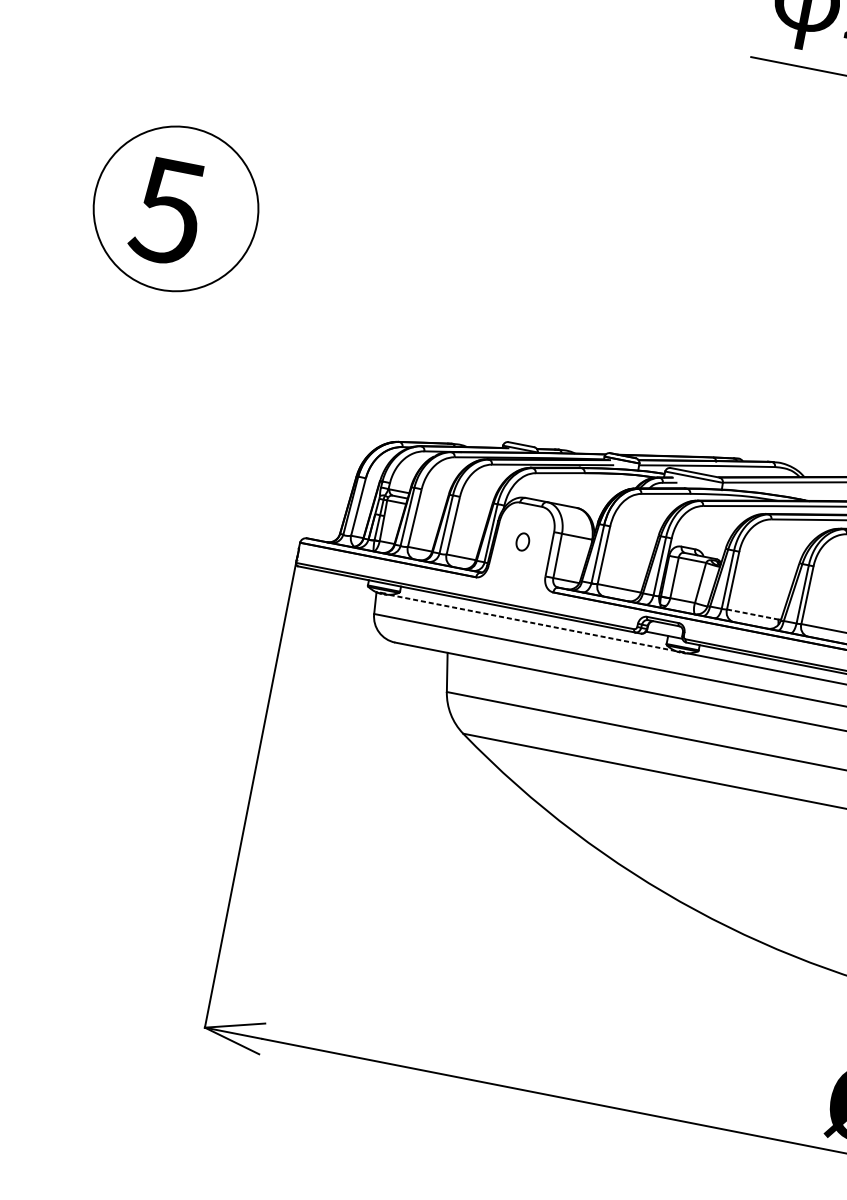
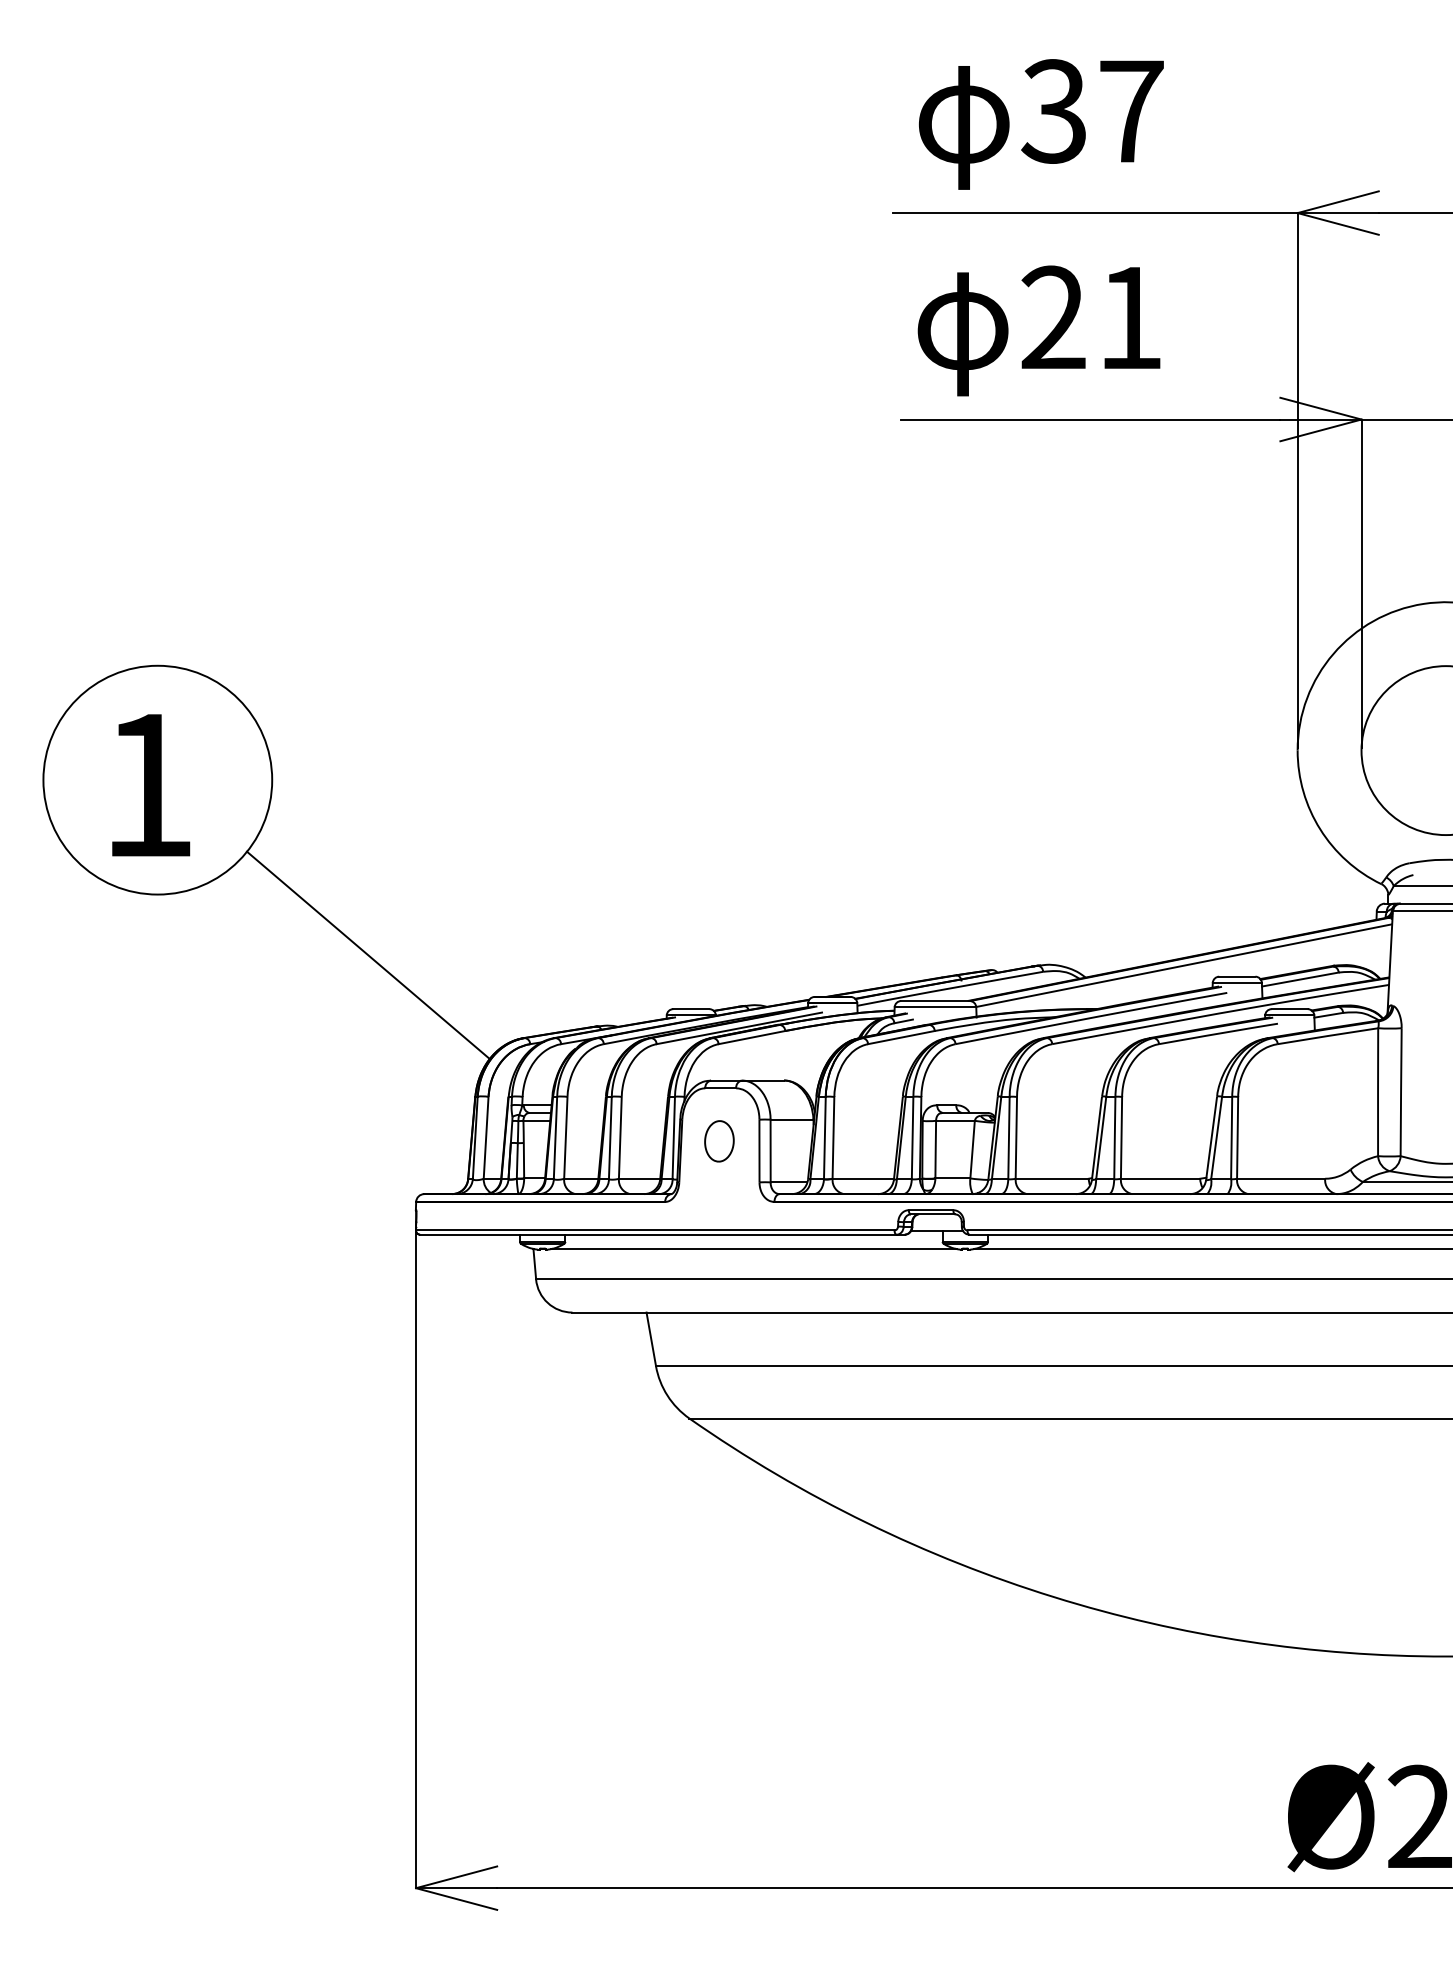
text: (167, 211) -> (146, 786), 5 -> 1
line: (300, 362) -> (368, 955), added
part: (522, 542) -> (719, 1141), size x1.67
line: (753, 614) -> (1052, 1178), dashed -> solid
line: (531, 623) -> (753, 1249), dashed -> solid

